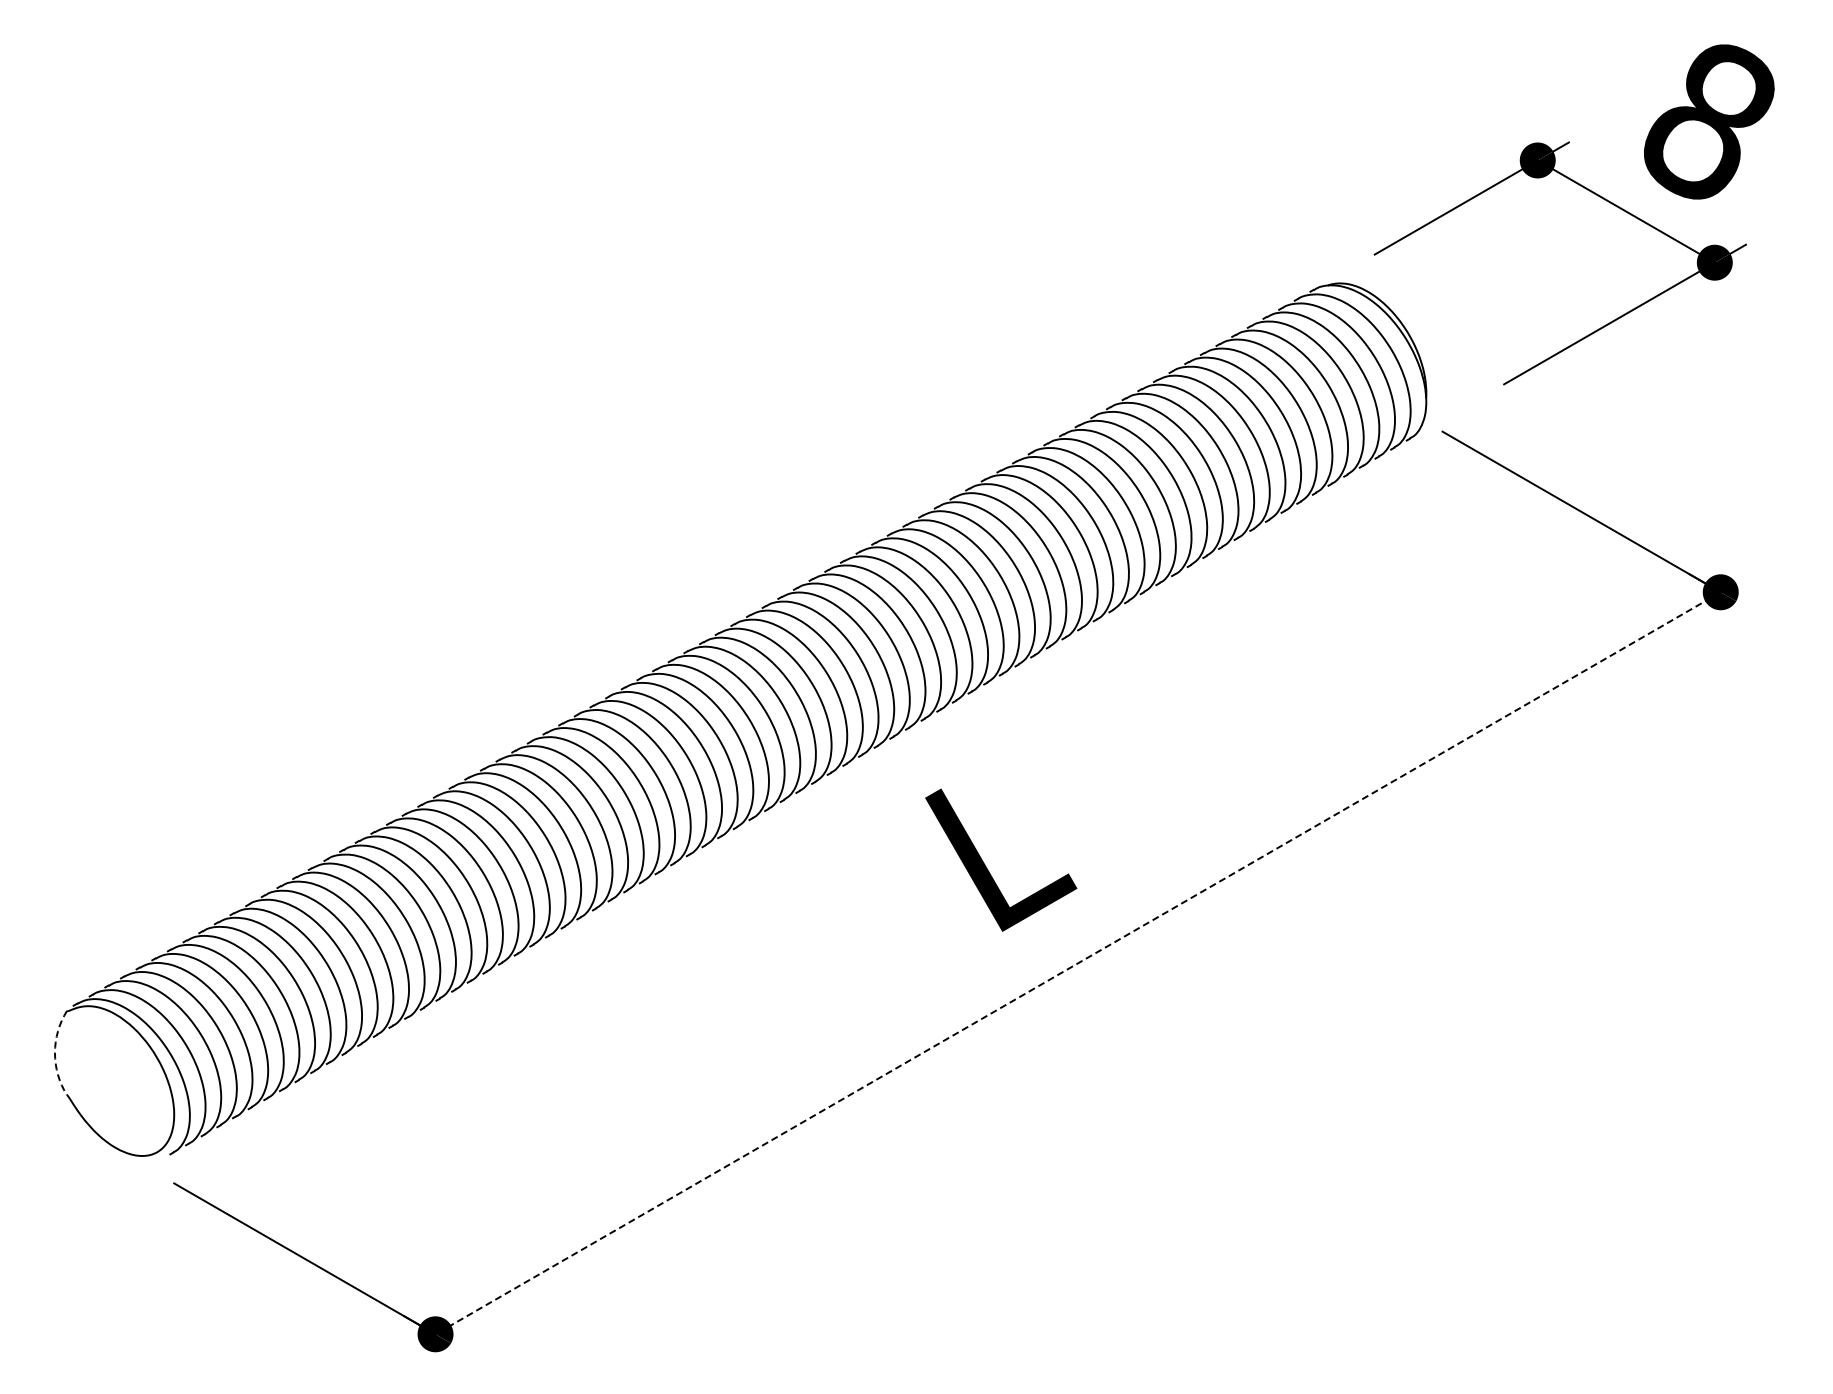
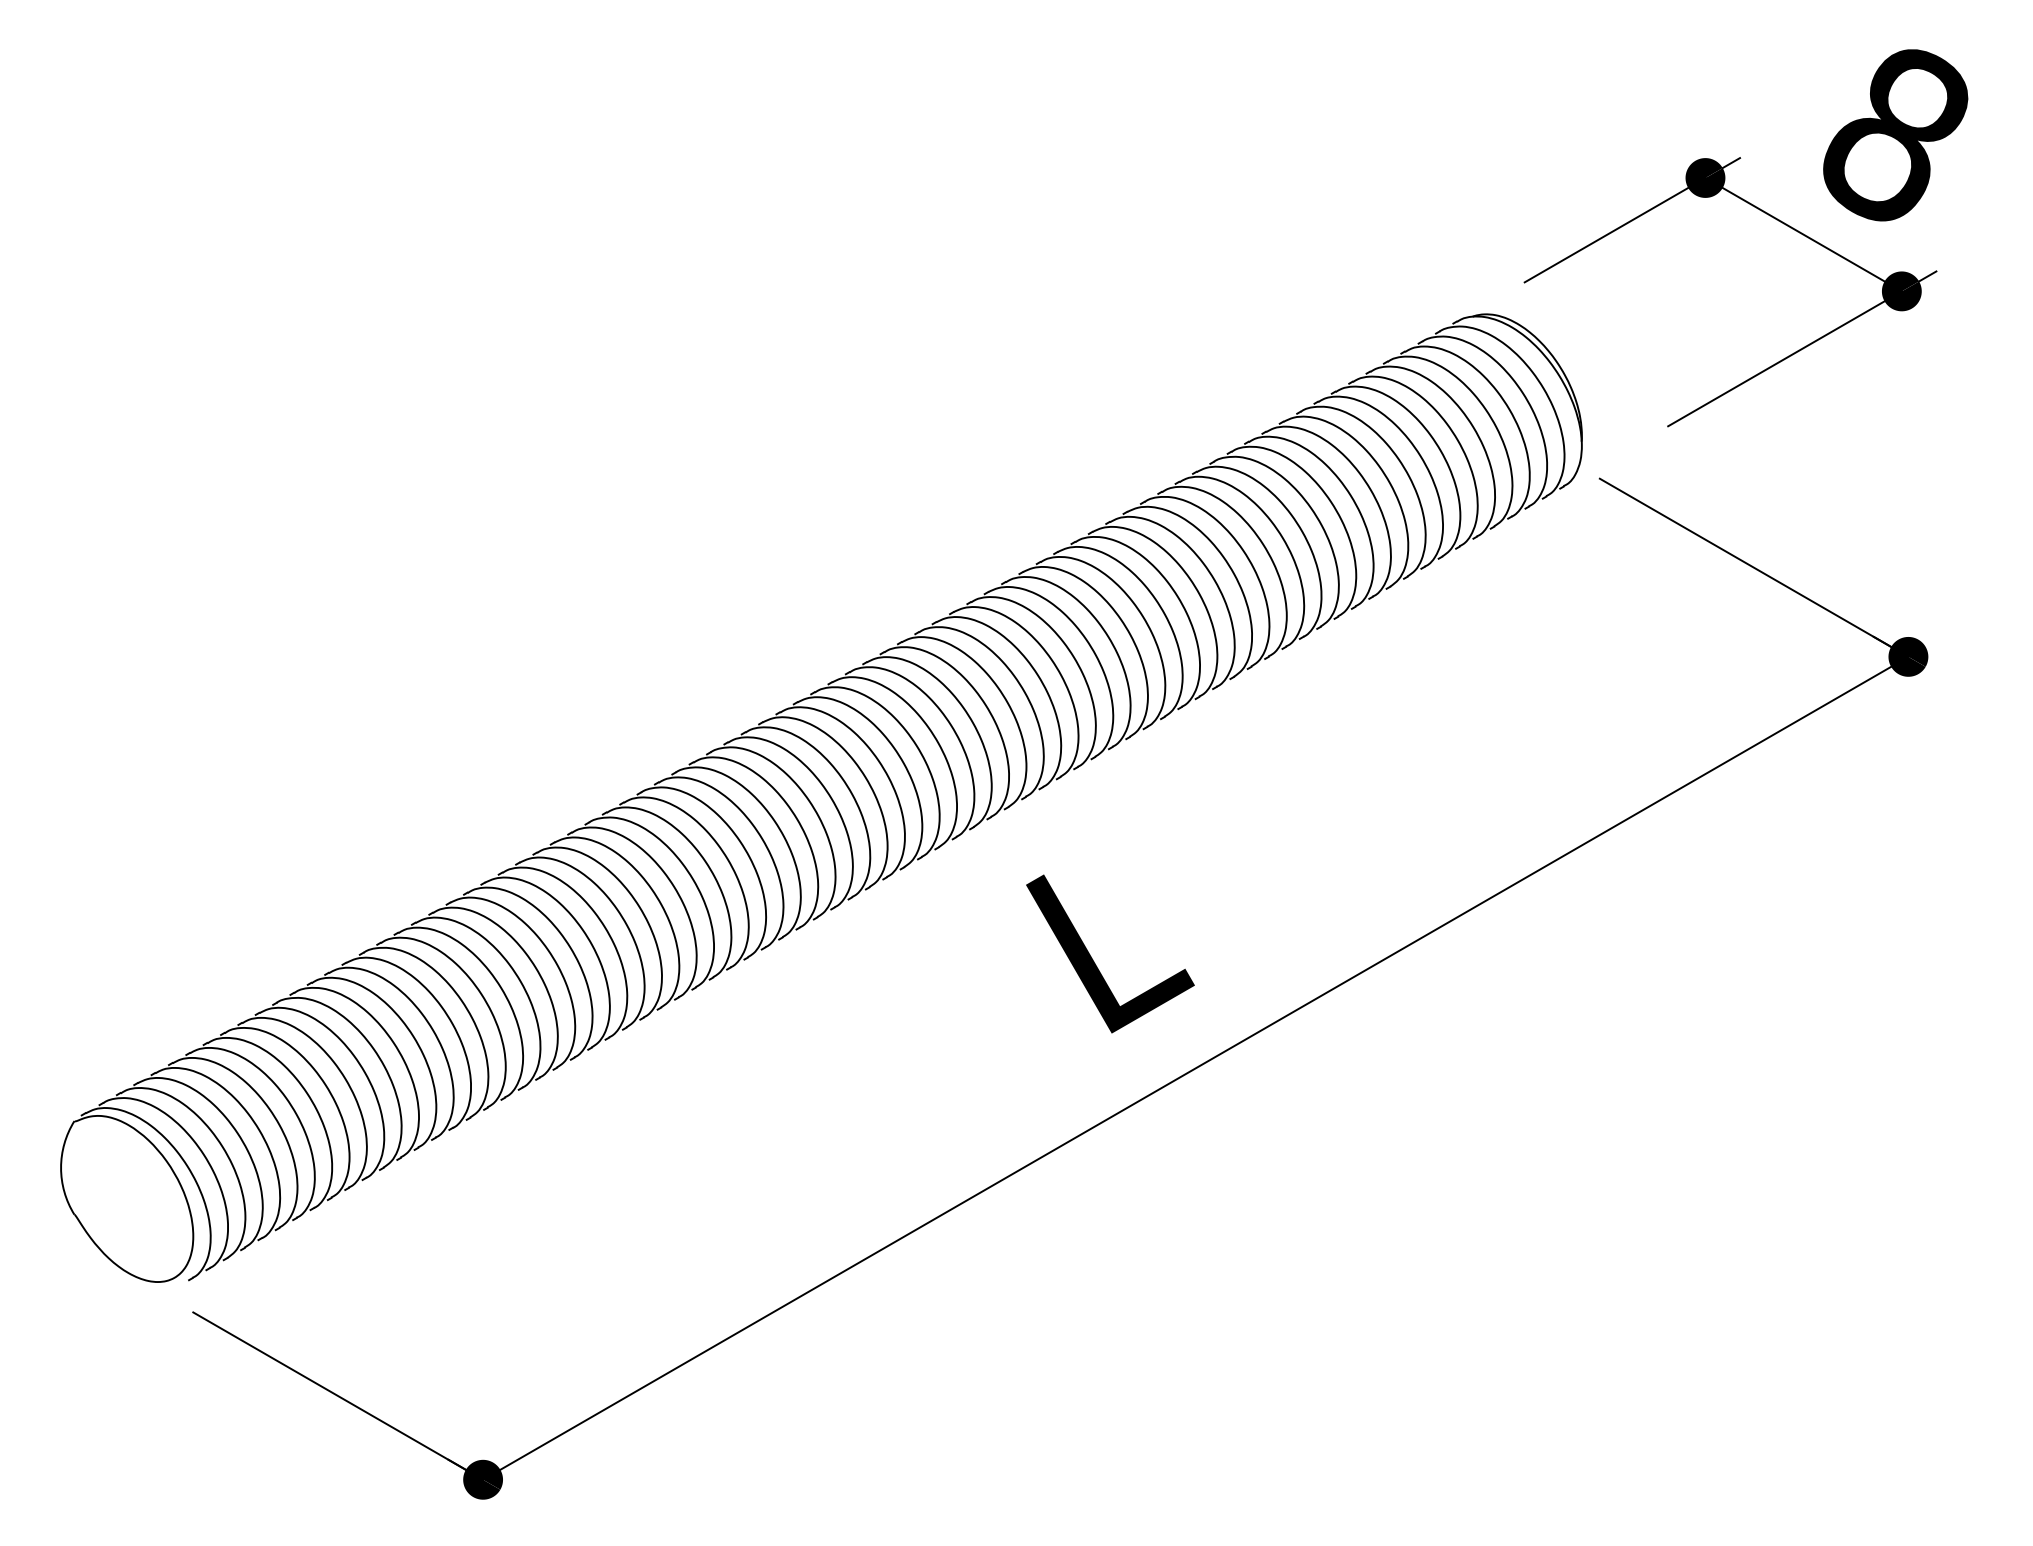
line: (1077, 963) -> (1195, 1068), dashed -> solid
arc: (54, 1053) -> (60, 1168), dashed -> solid

